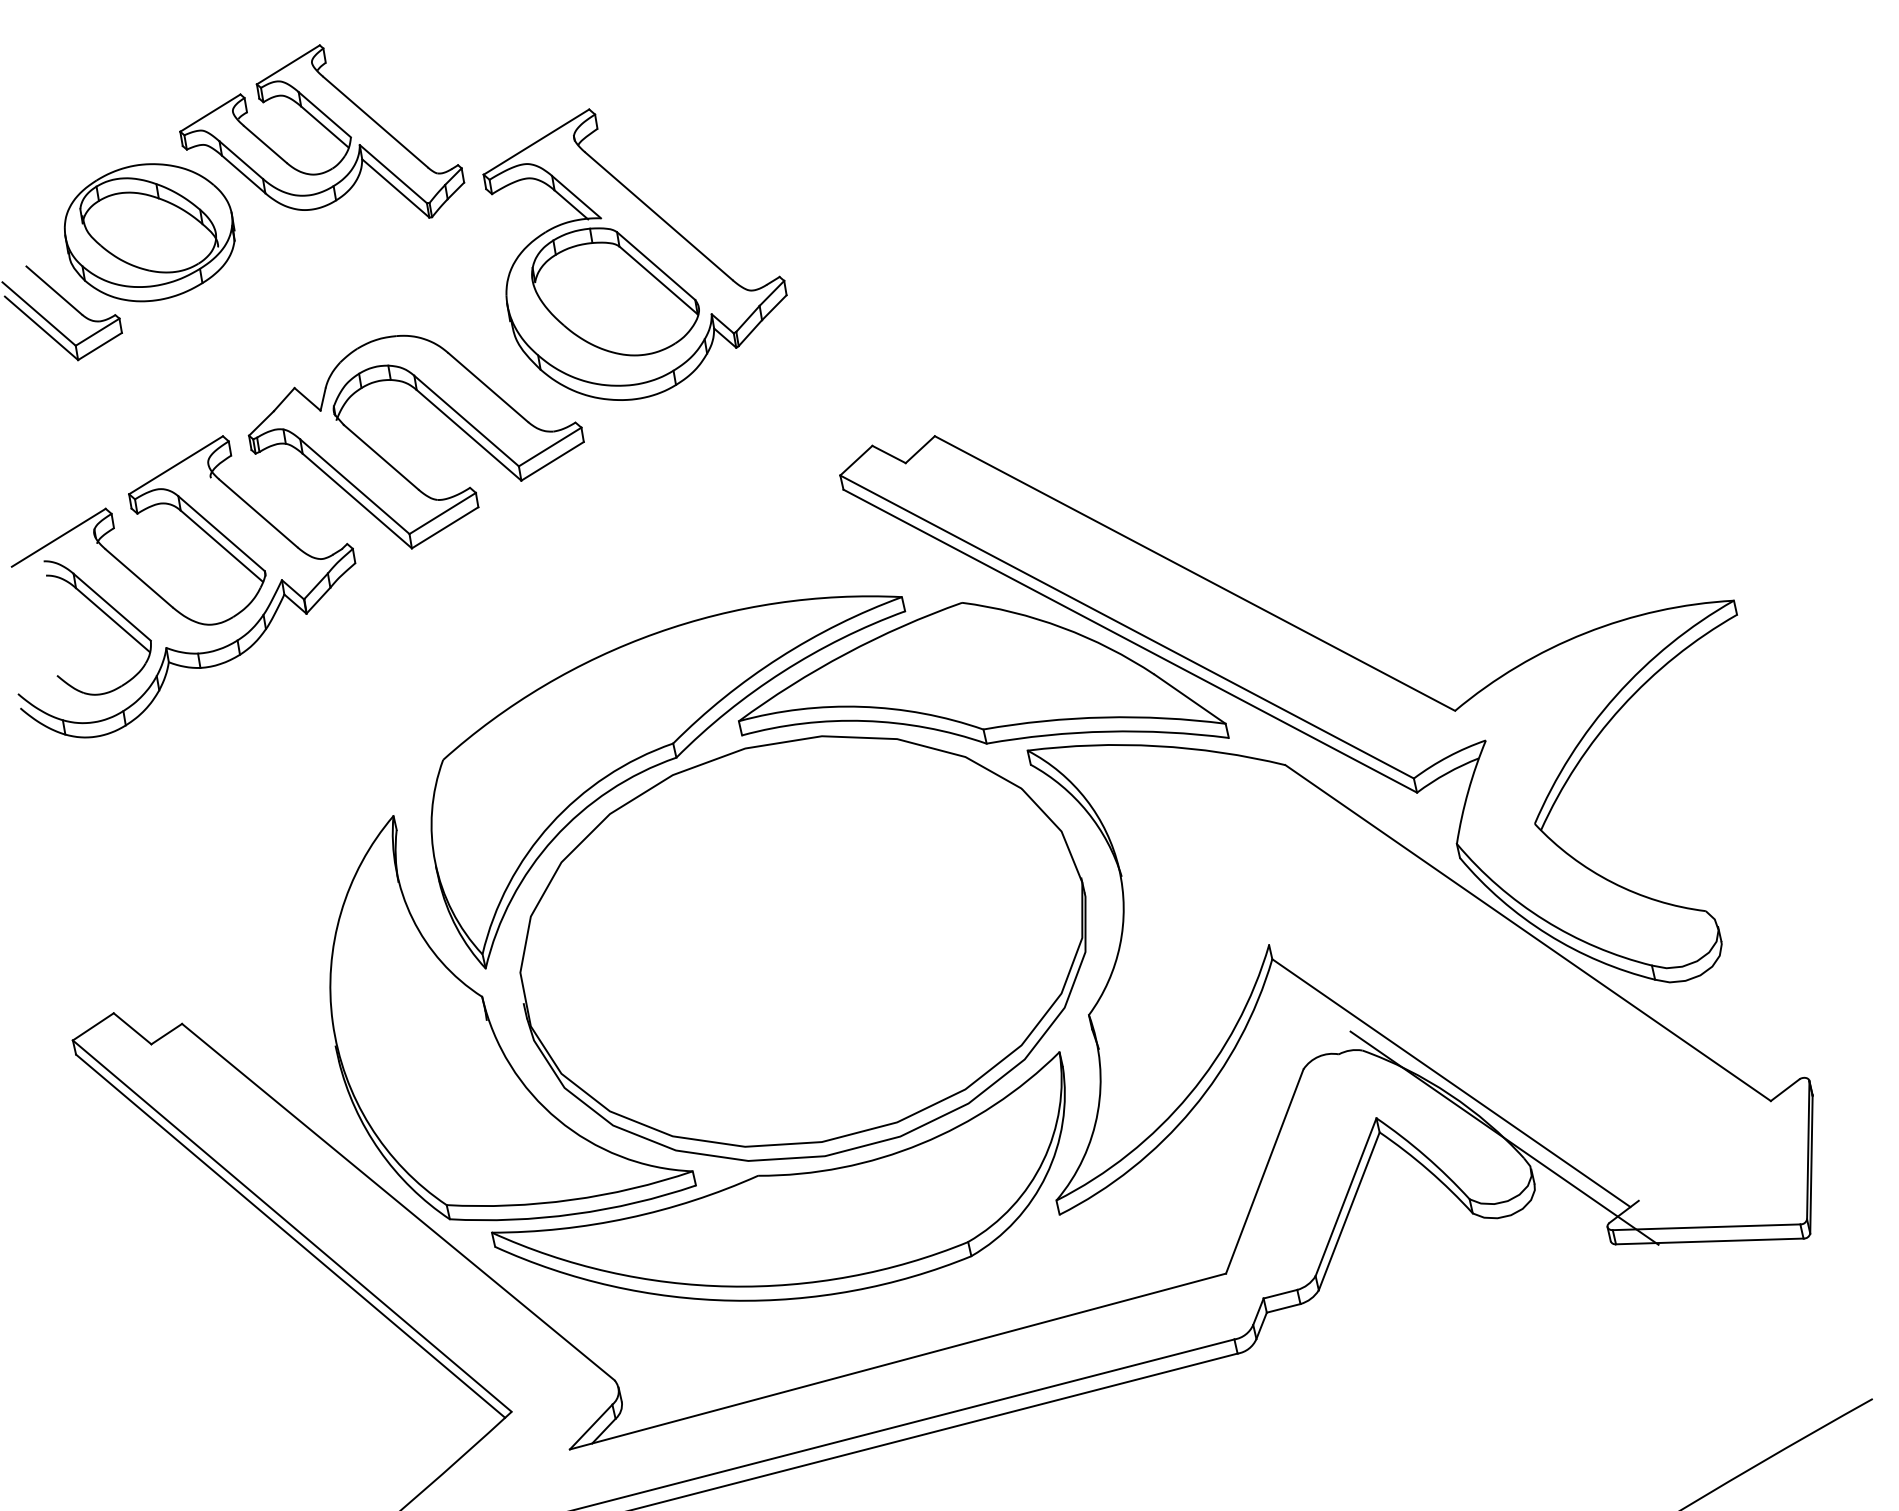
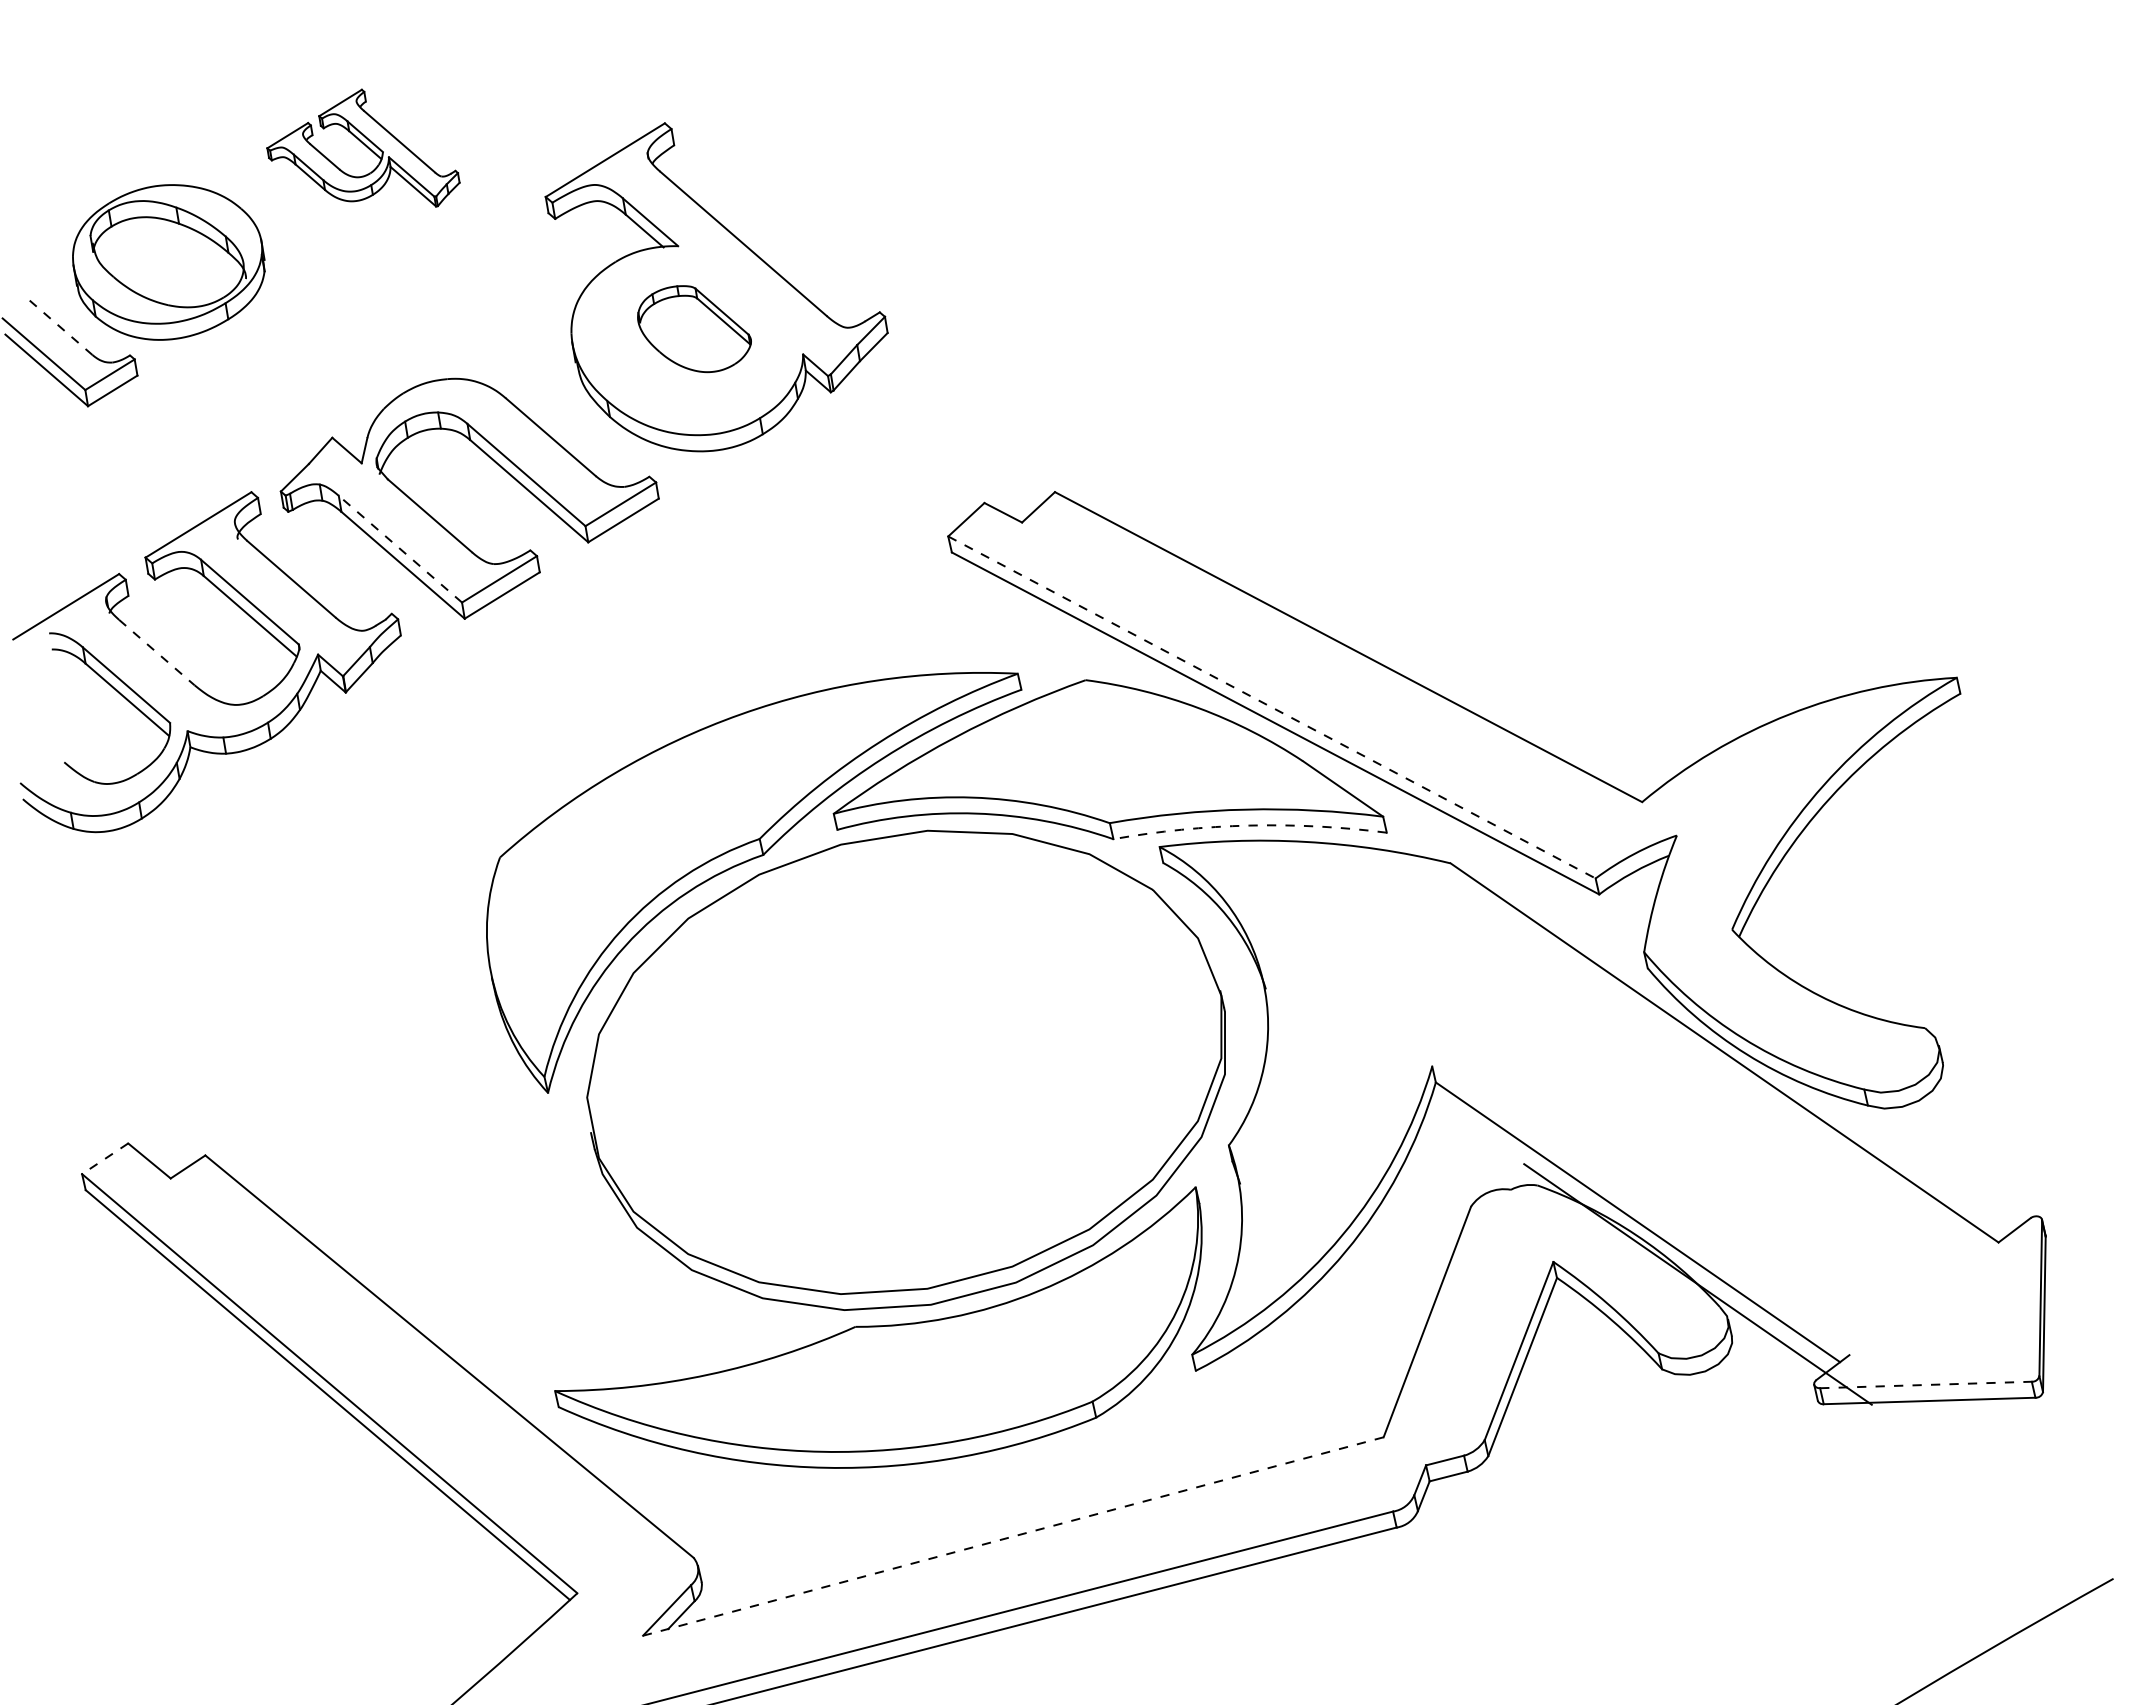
part: (322, 130) -> (363, 147), size x0.6
line: (54, 290) -> (61, 327), solid -> dashed
part: (615, 291) -> (694, 328), size x0.6
line: (354, 487) -> (400, 549), solid -> dashed
line: (138, 578) -> (156, 652), solid -> dashed
line: (1127, 627) -> (1272, 707), solid -> dashed
arc: (1107, 731) -> (1249, 825), solid -> dashed
part: (491, 1023) -> (554, 1155), removed
line: (93, 1026) -> (105, 1158), solid -> dashed
line: (1706, 1226) -> (1925, 1384), solid -> dashed
line: (897, 1361) -> (1012, 1536), solid -> dashed

